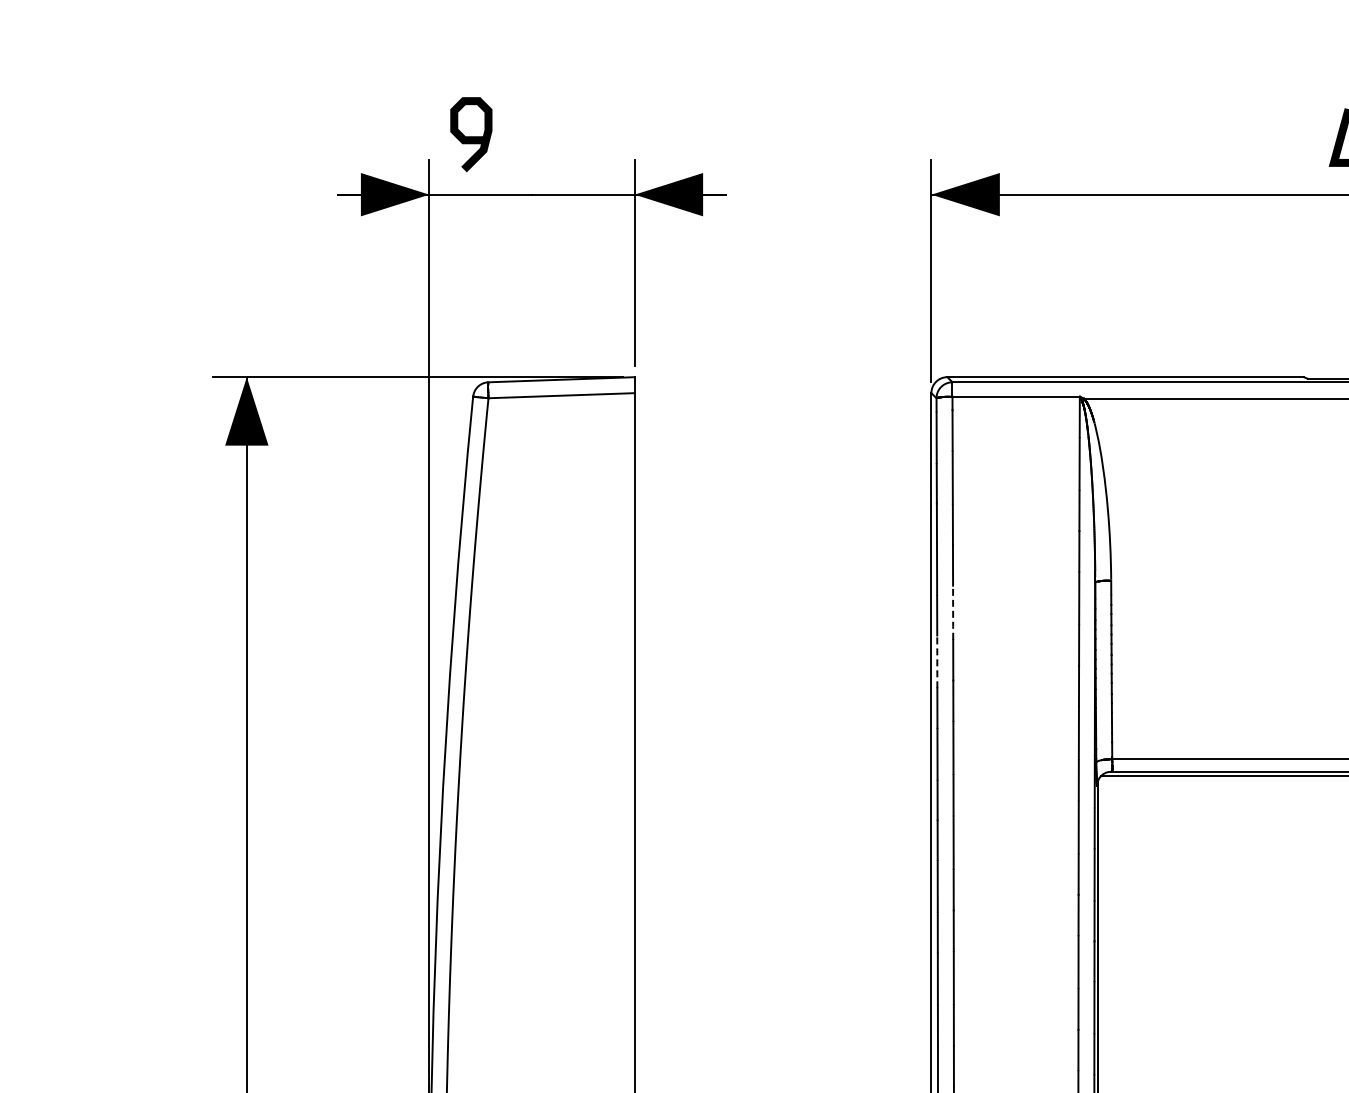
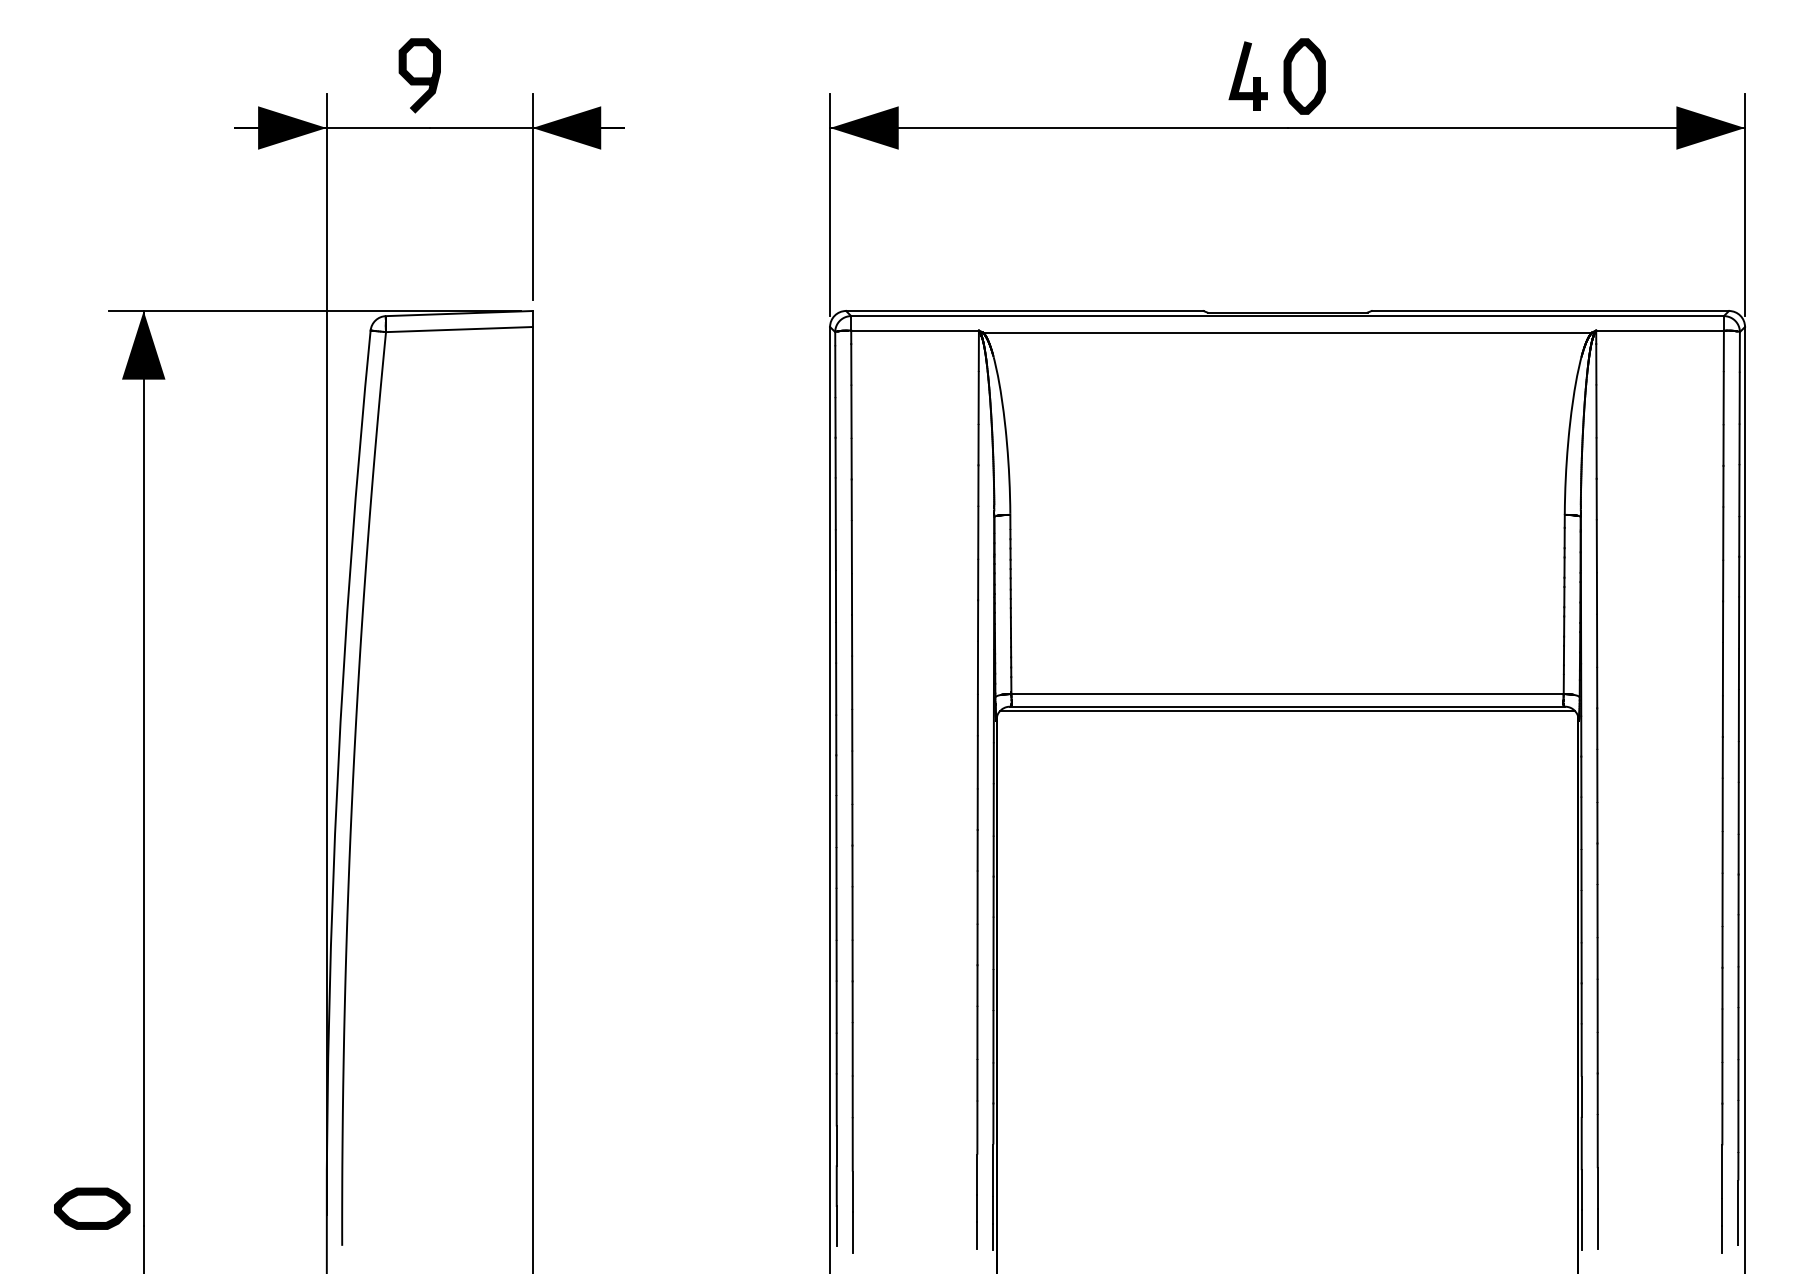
curve: (471, 136) -> (419, 77), moved
line: (952, 613) -> (851, 547), dashed -> solid
line: (937, 661) -> (836, 596), dashed -> solid

